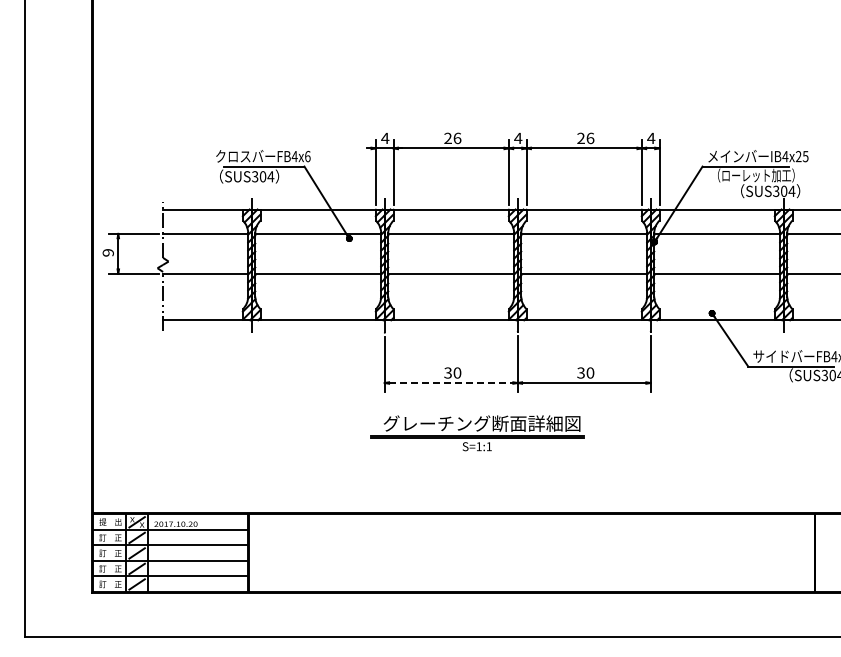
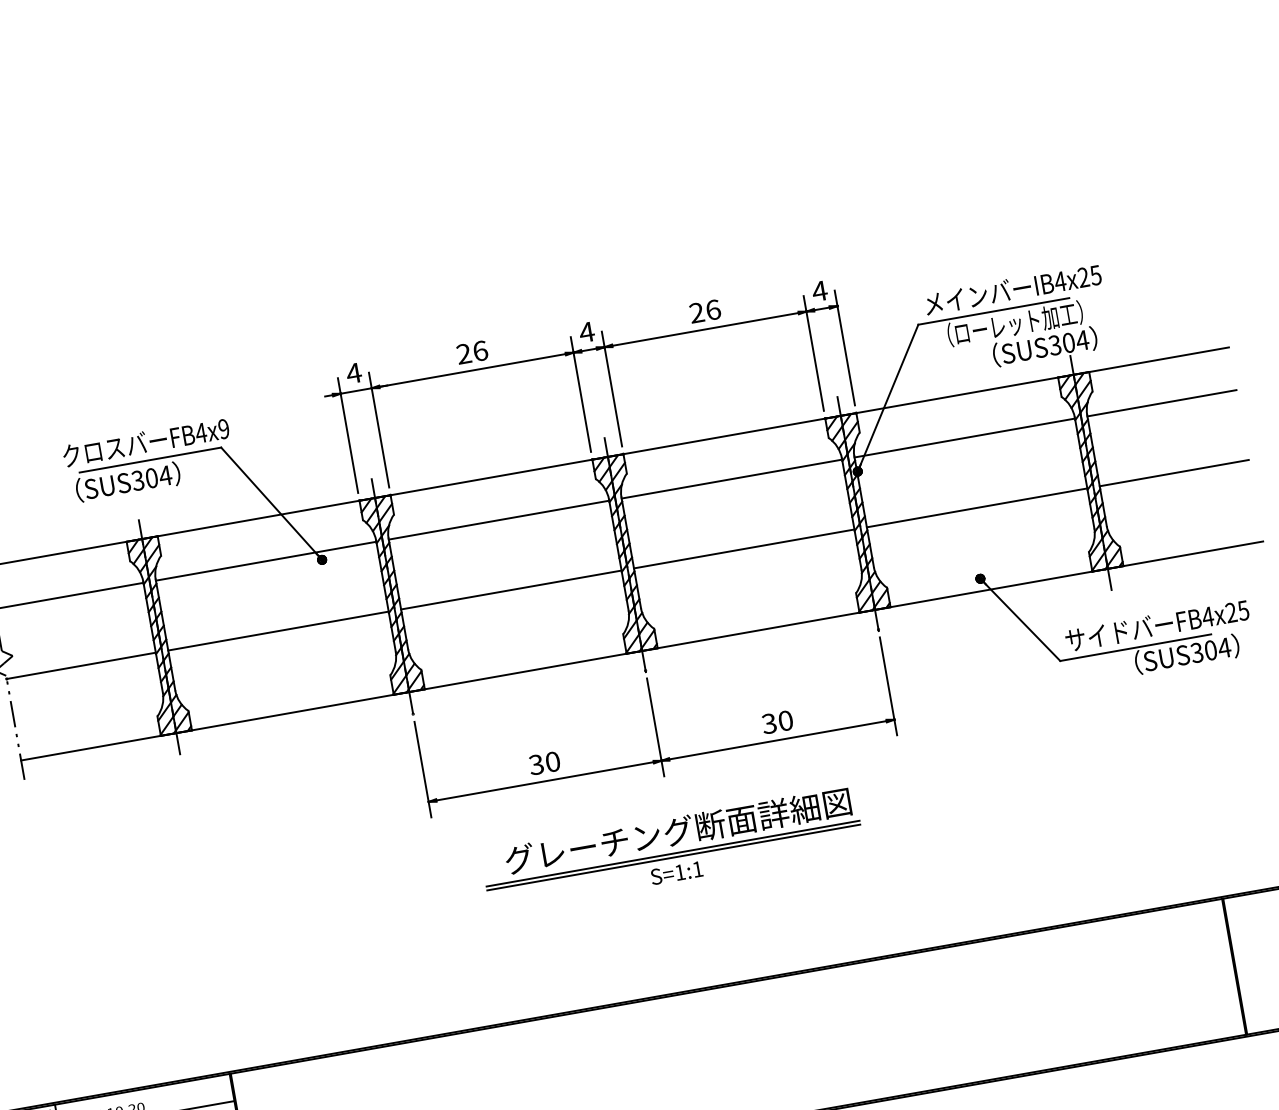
text: (307, 156) -> (223, 429), FB4x6 -> FB4x9
line: (451, 383) -> (545, 782), dashed -> solid
part: (477, 433) -> (673, 849), moved

